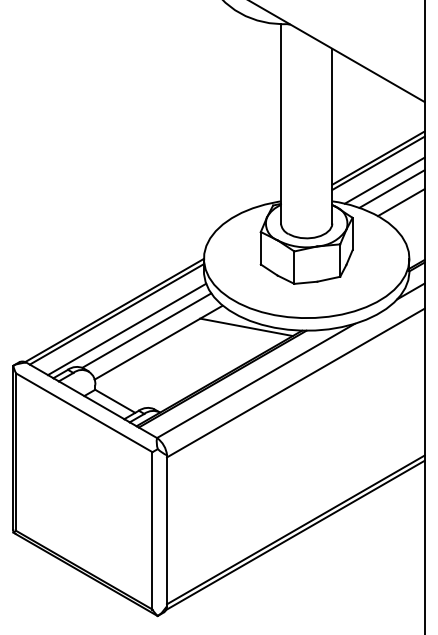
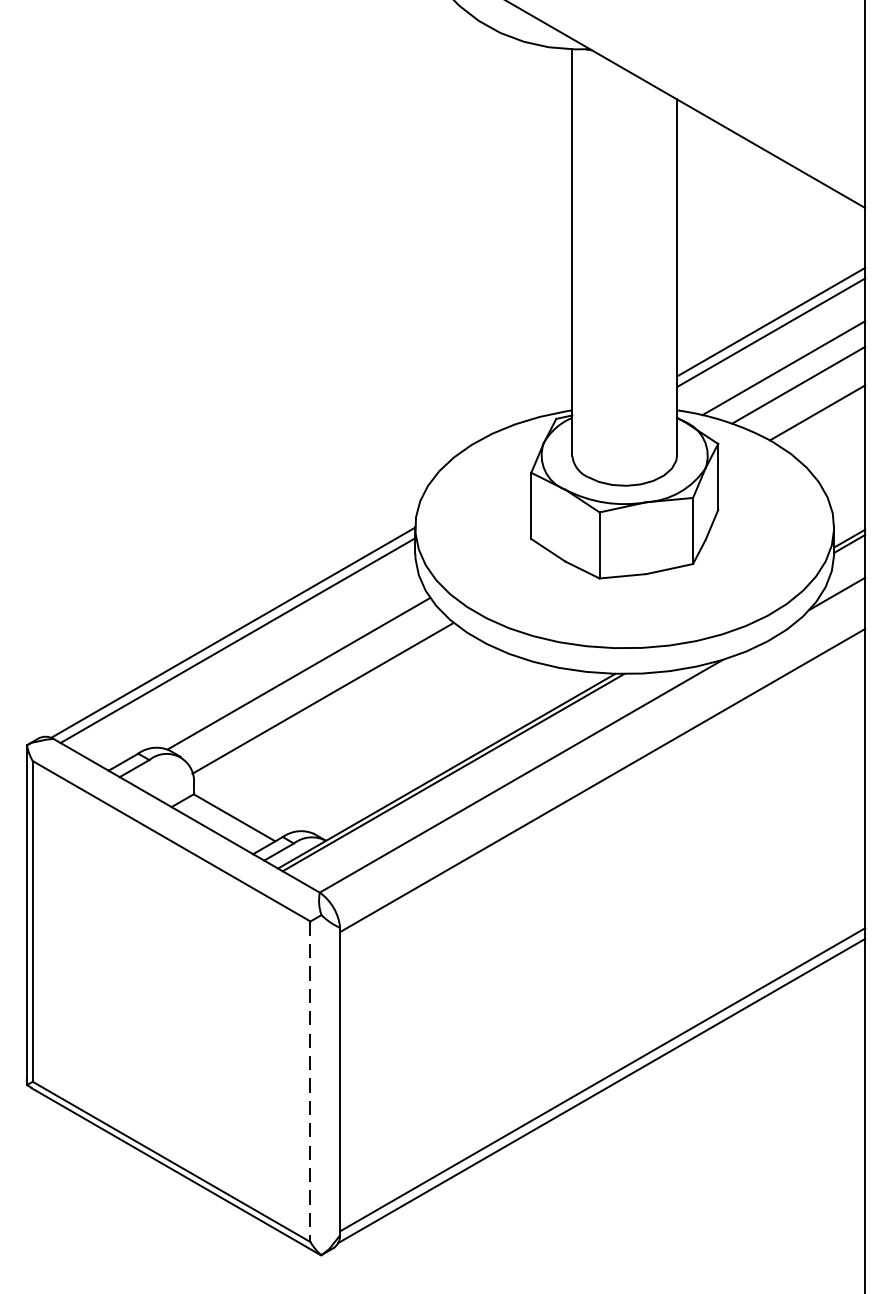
line: (246, 327) -> (502, 667), removed
line: (127, 329) -> (259, 671), removed
line: (152, 530) -> (310, 1081), solid -> dashed

